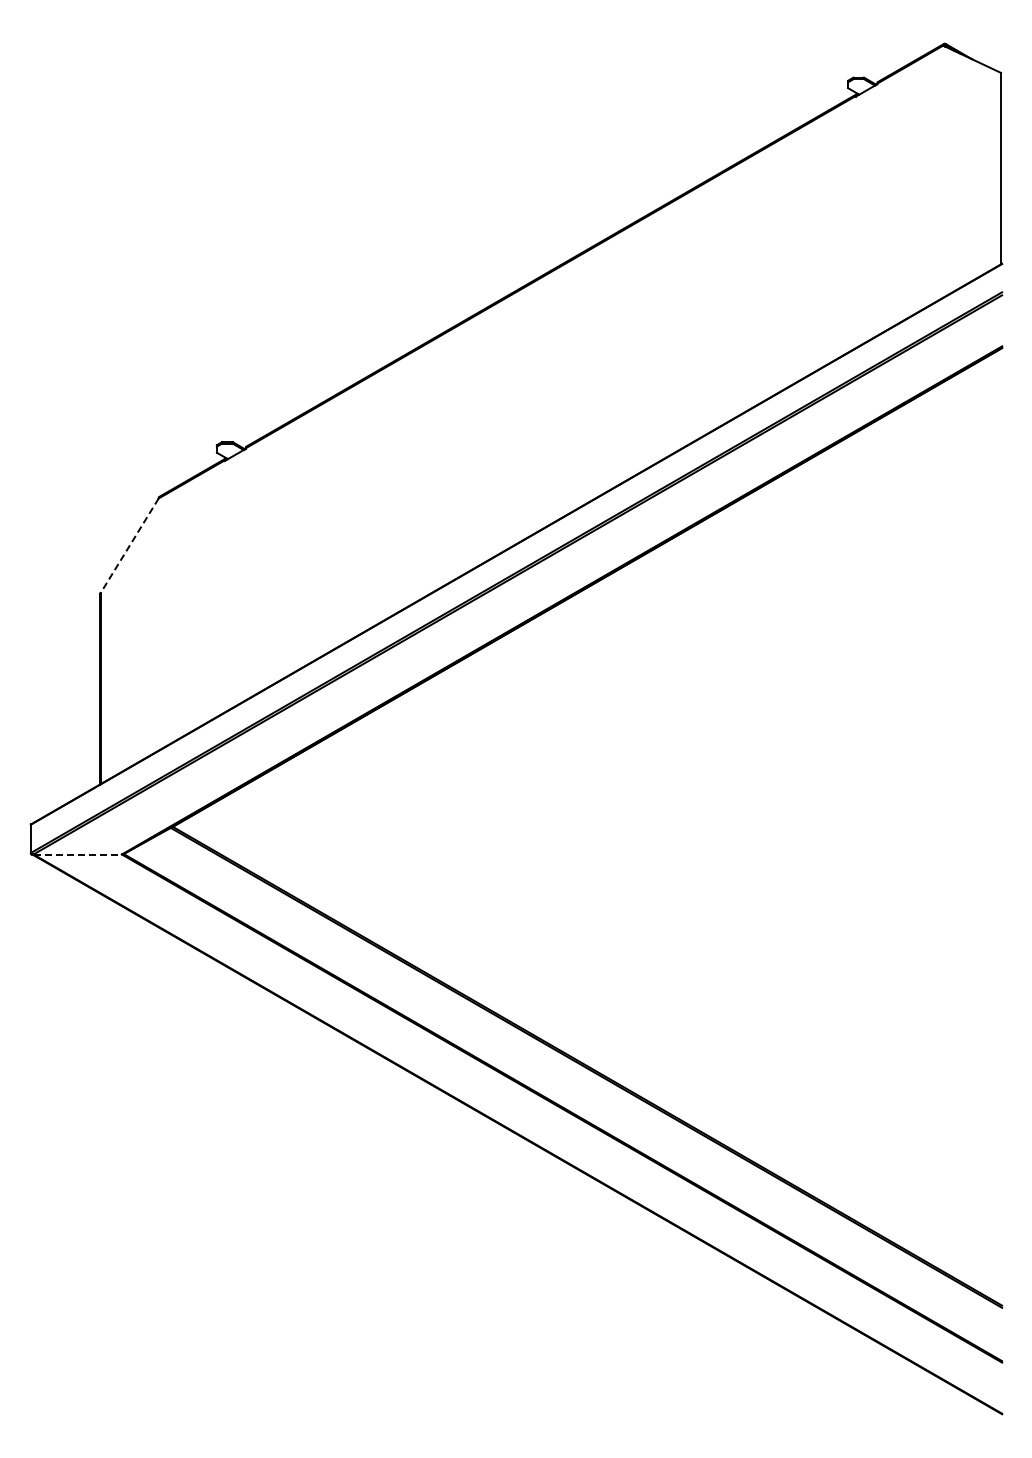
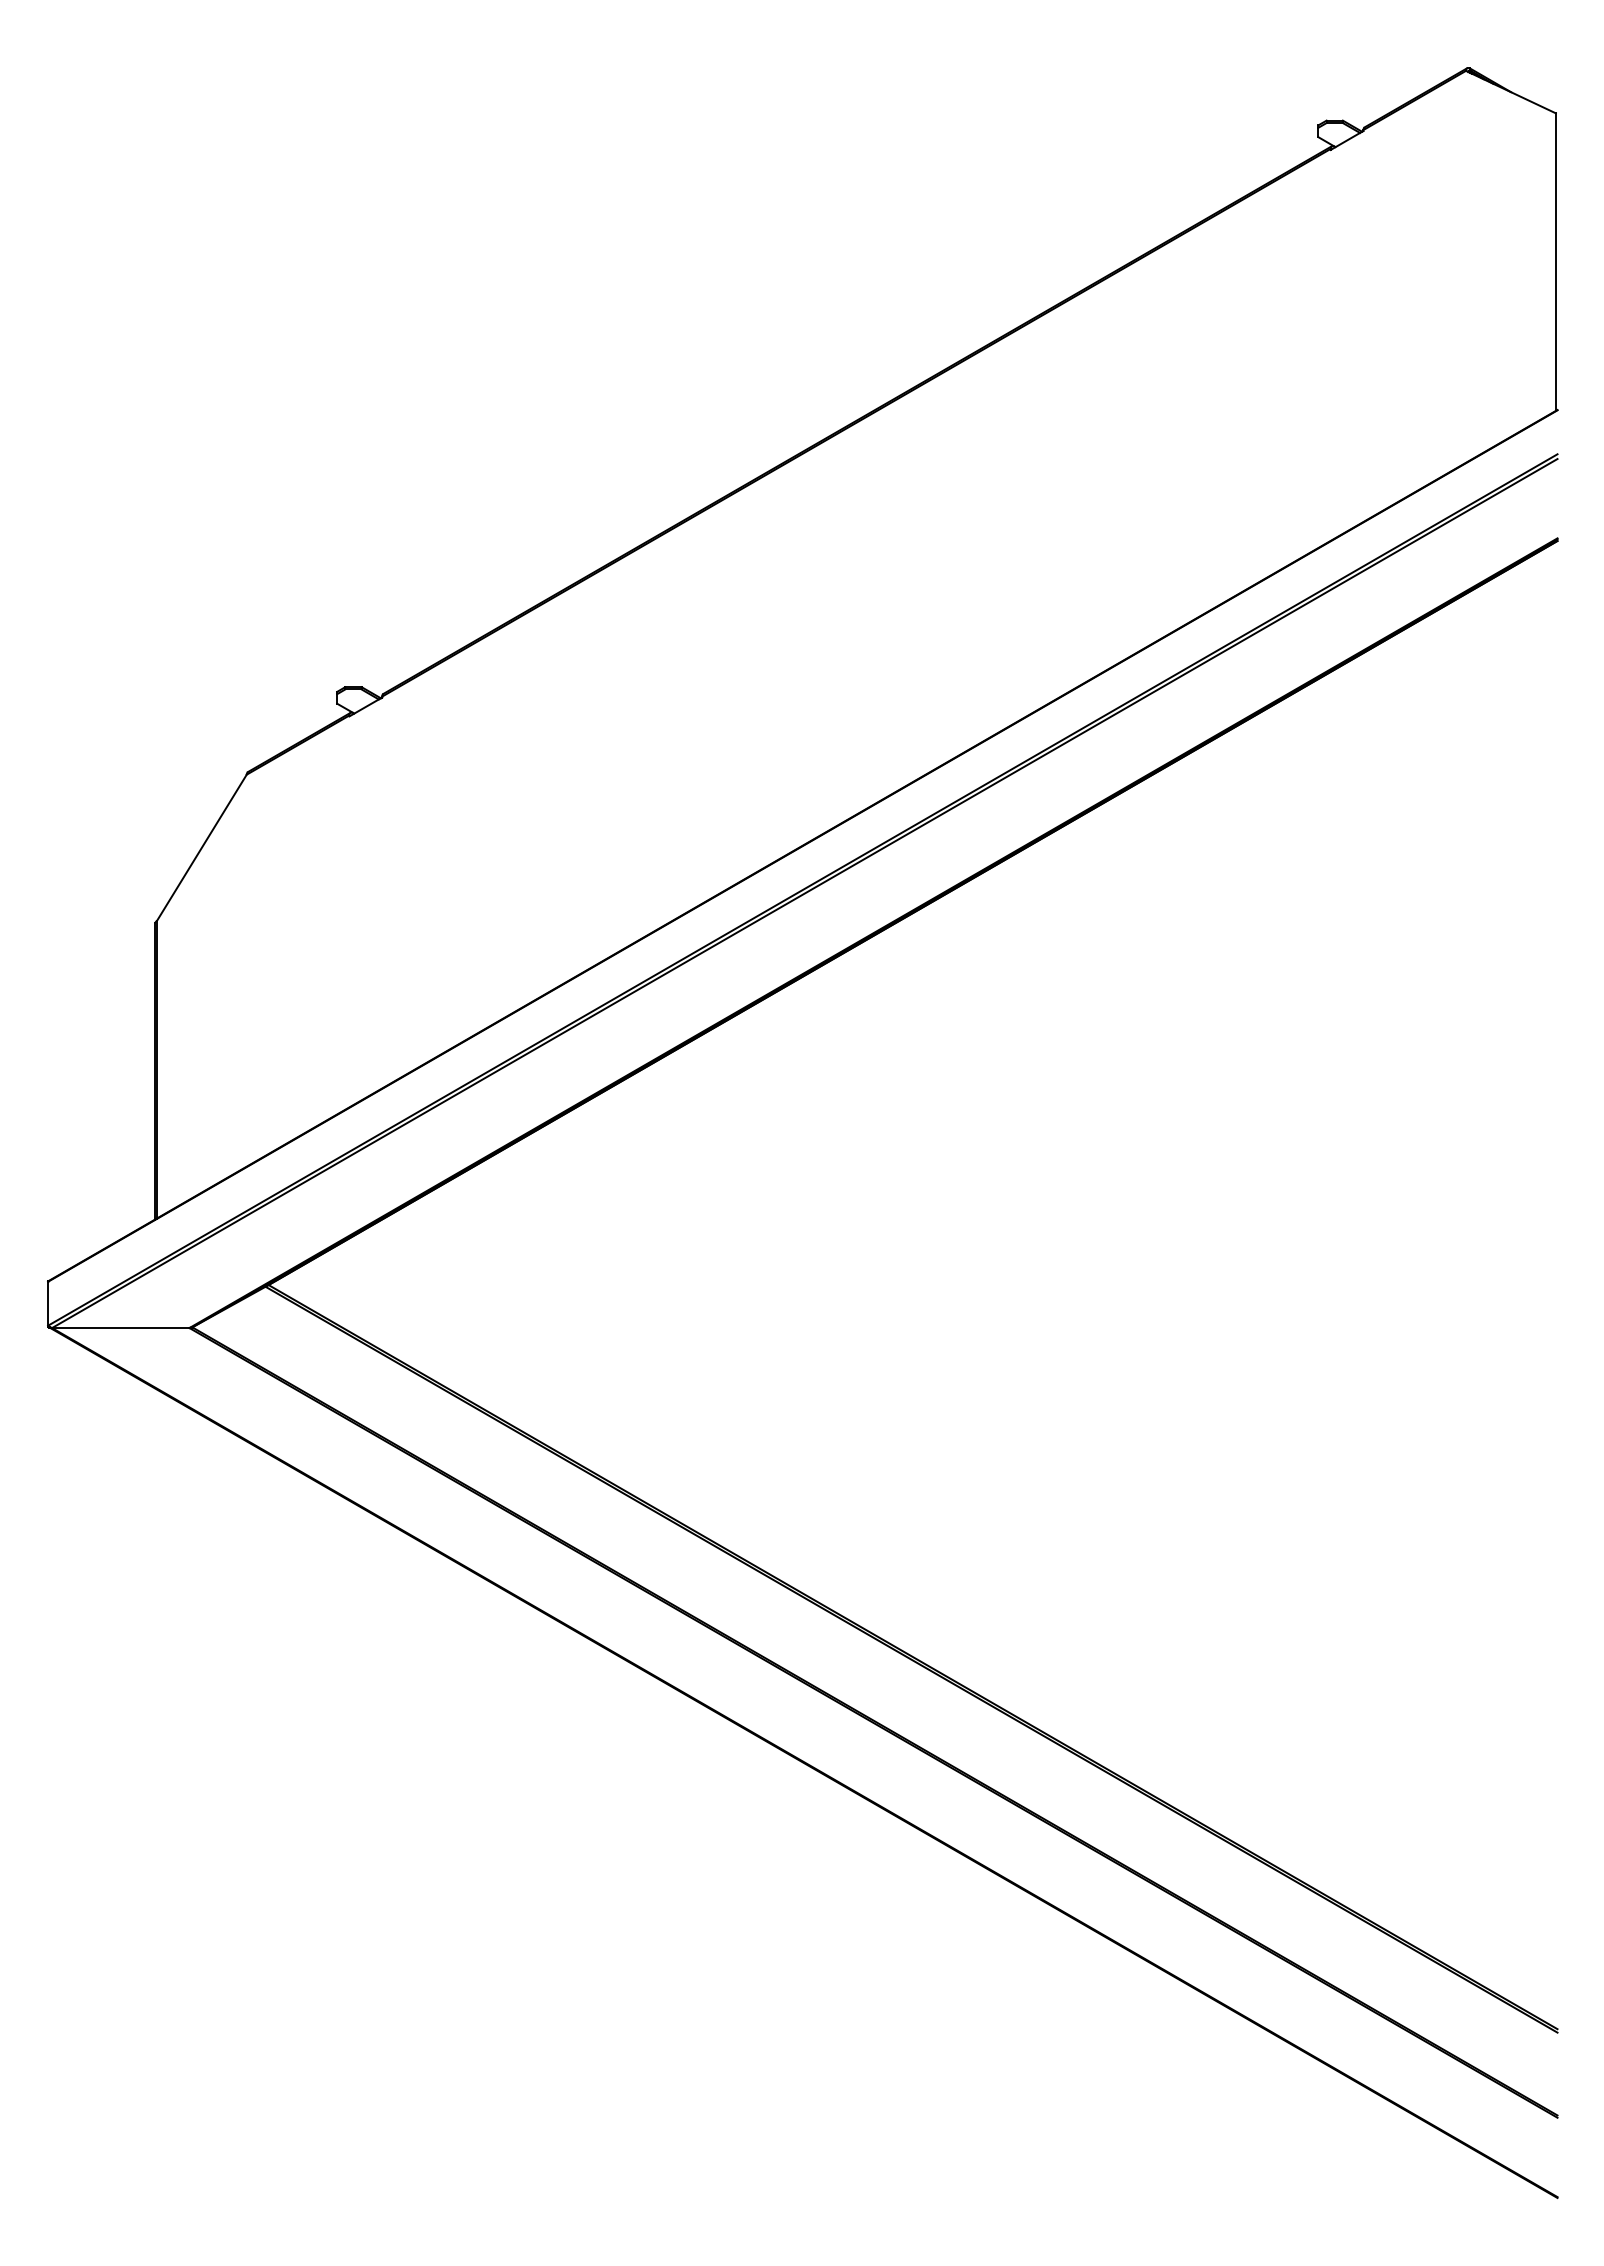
line: (129, 545) -> (201, 847), dashed -> solid
line: (78, 854) -> (122, 1328), dashed -> solid

